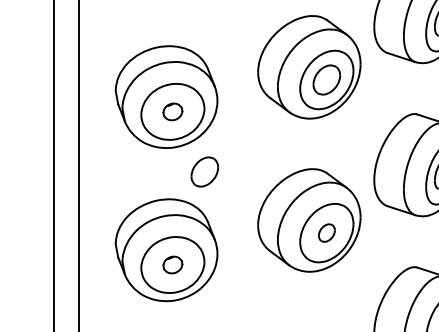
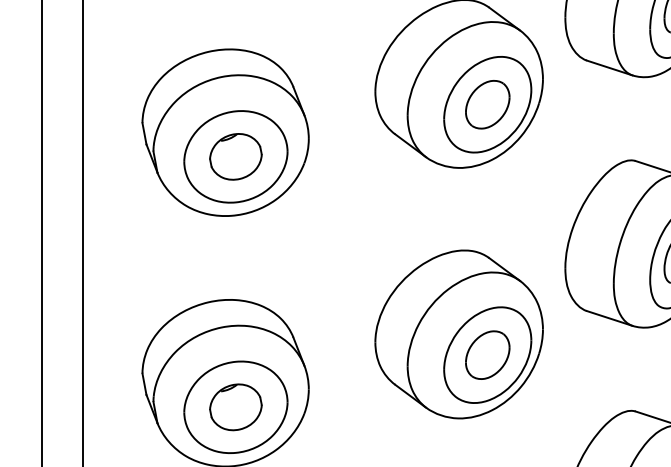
part: (172, 111) -> (235, 156), size x1.67
part: (204, 171) -> (287, 254), removed
part: (326, 232) -> (487, 354), size x1.67
part: (172, 264) -> (235, 406), size x1.67

